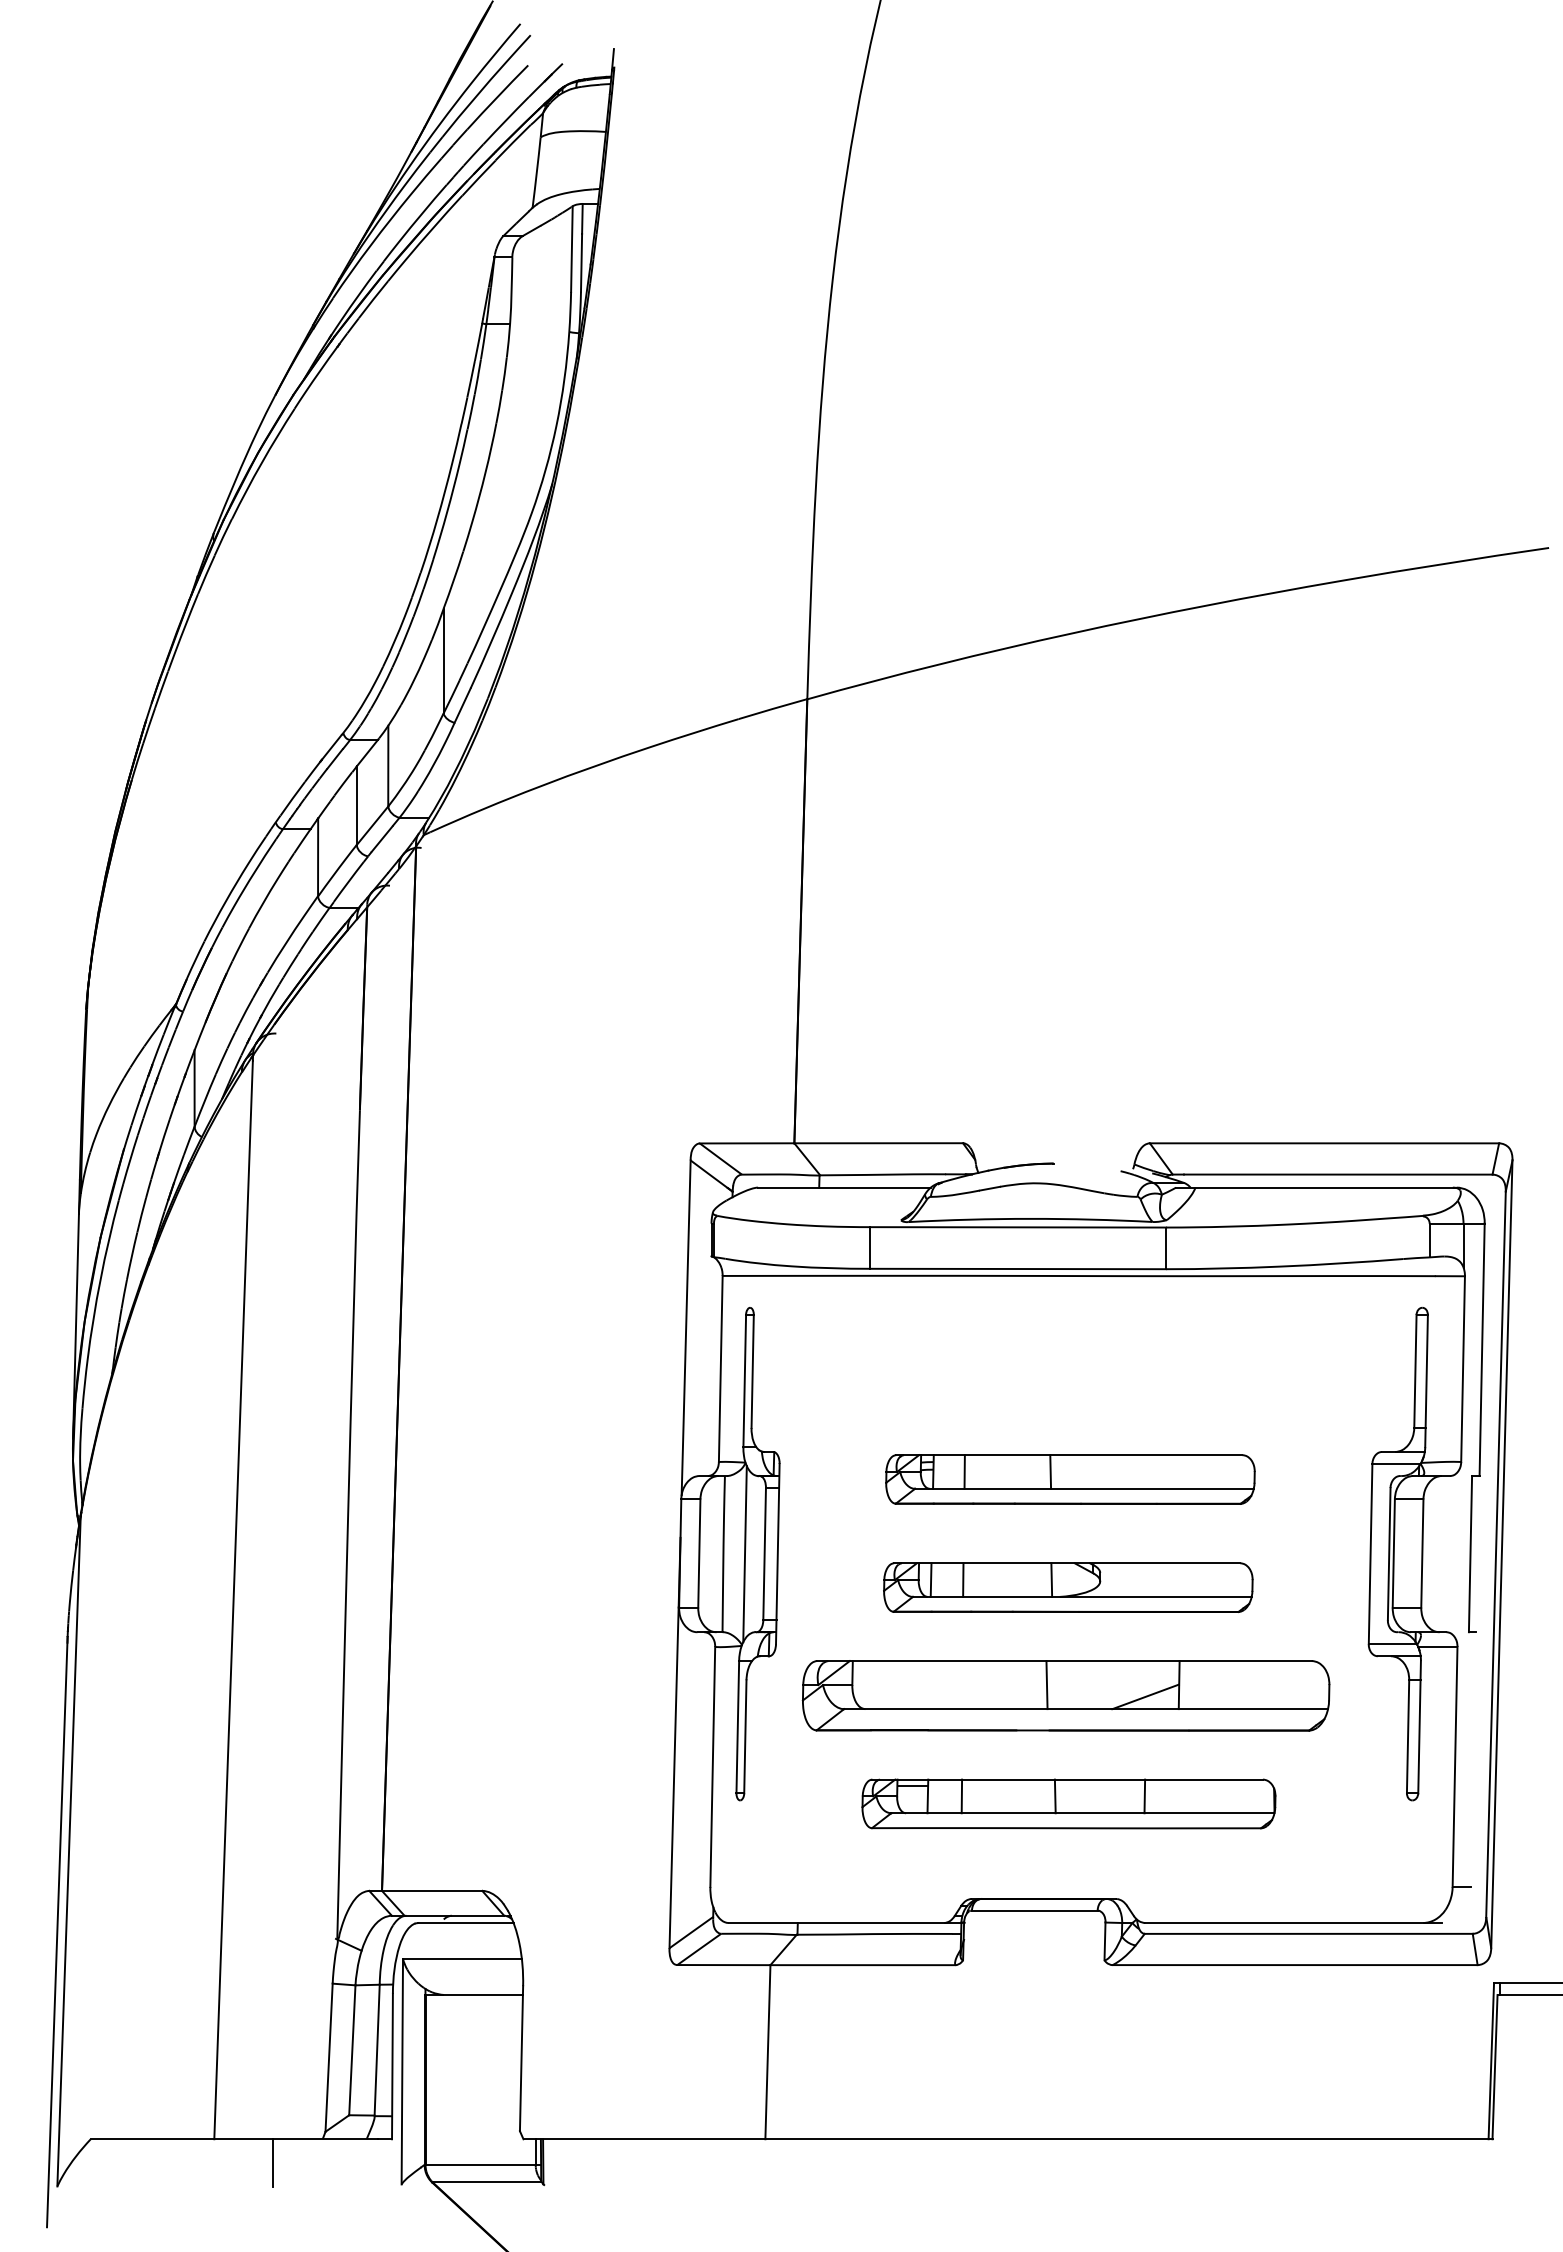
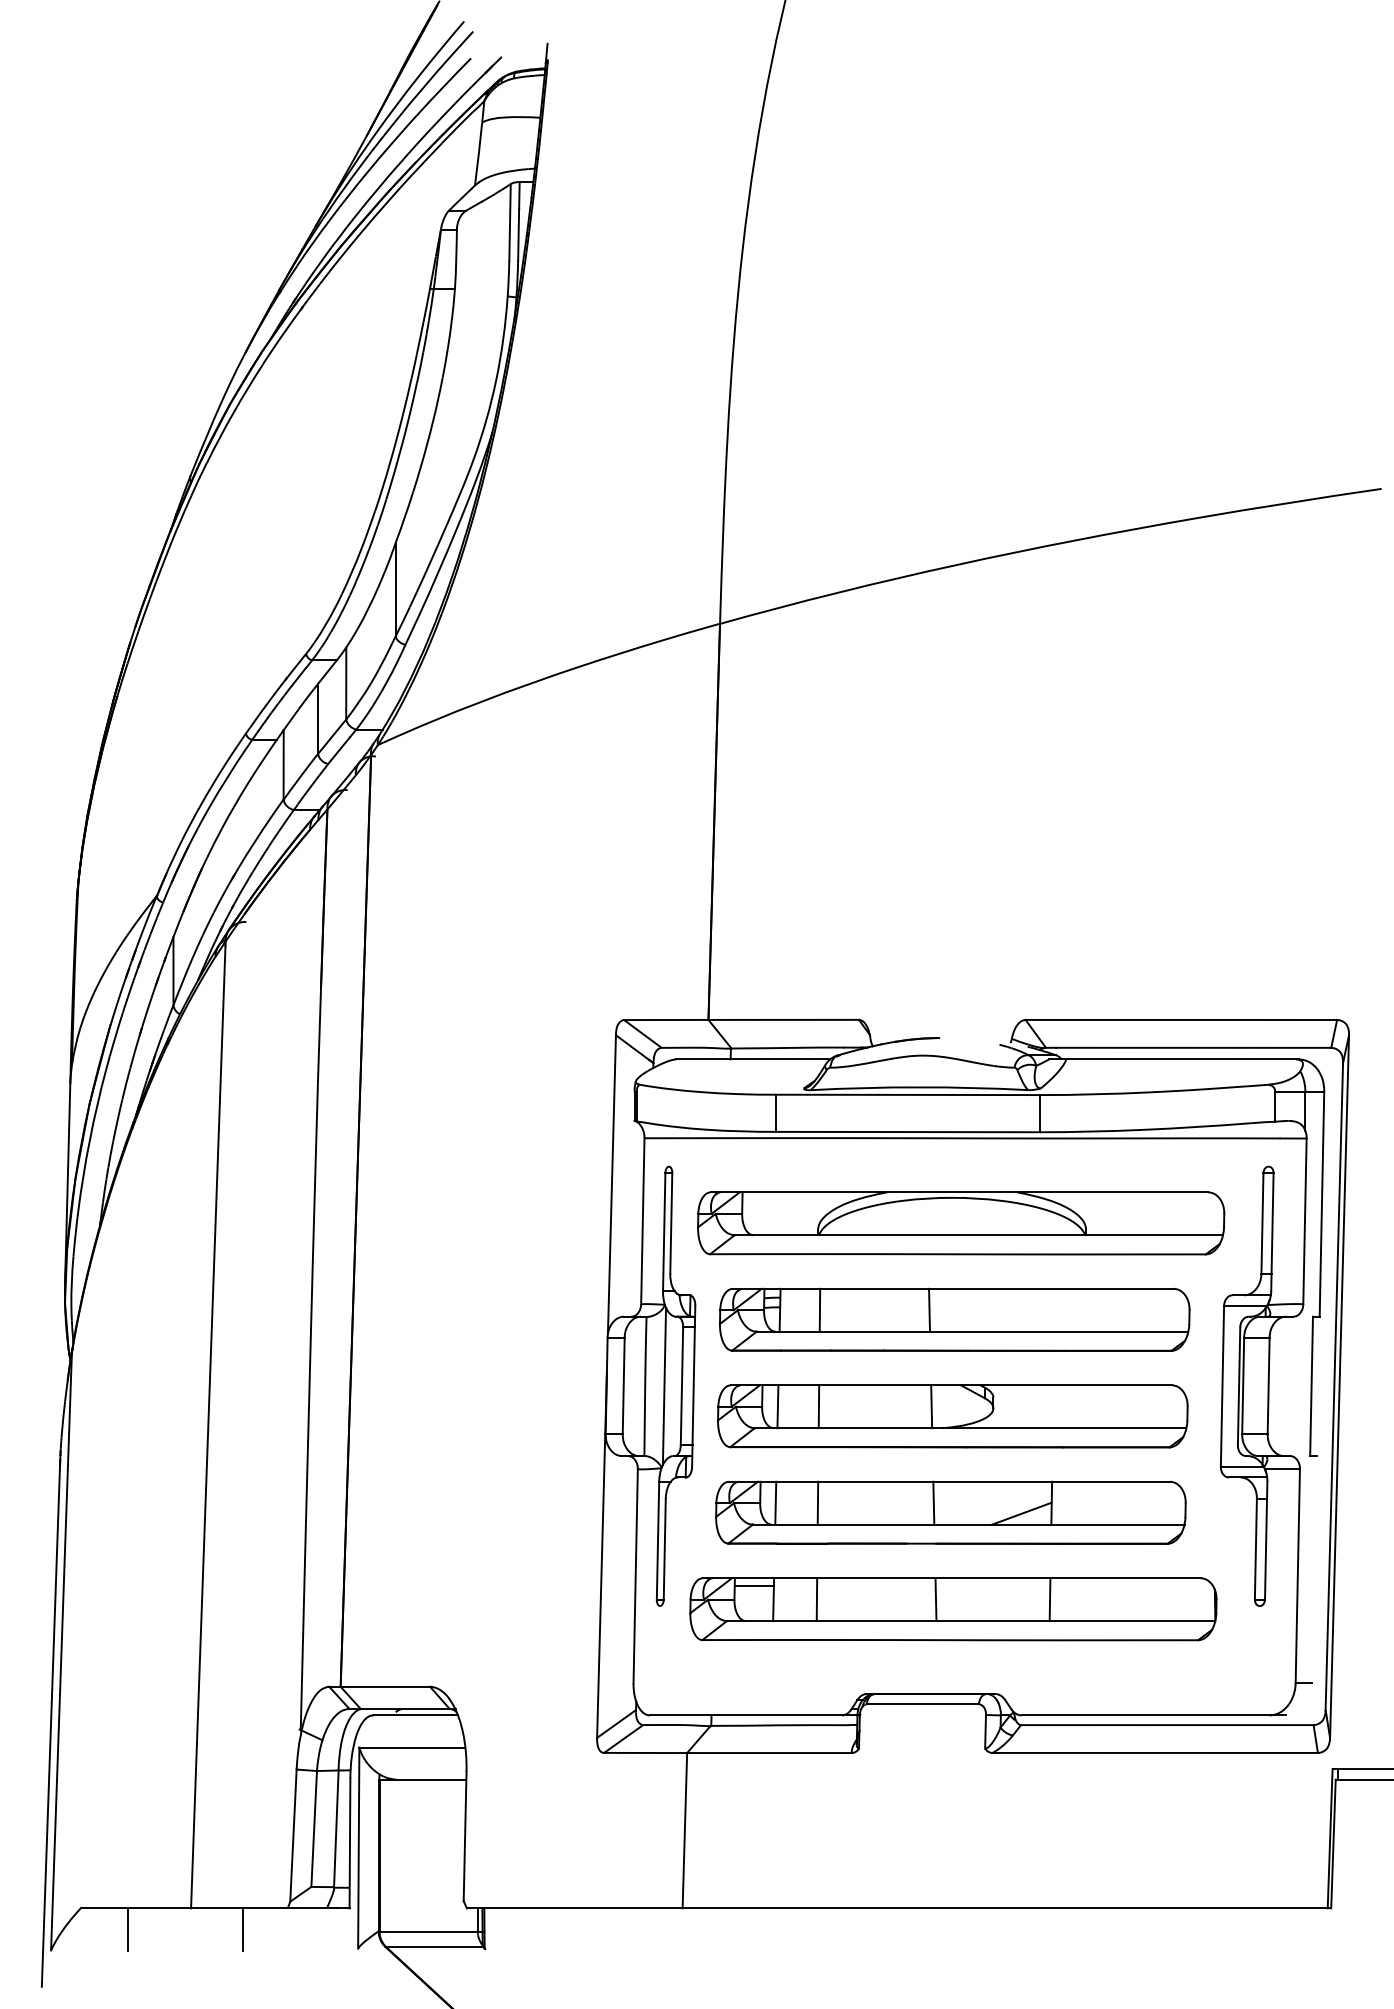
part: (1077, 1371) -> (961, 1223), added
part: (1070, 1479) -> (954, 1319), size x1.43
part: (1068, 1587) -> (953, 1416), size x1.43
line: (869, 1685) -> (775, 1503), added
line: (916, 1685) -> (817, 1503), added
part: (1068, 1803) -> (953, 1608), size x1.43
line: (143, 2163) -> (127, 1929), added

